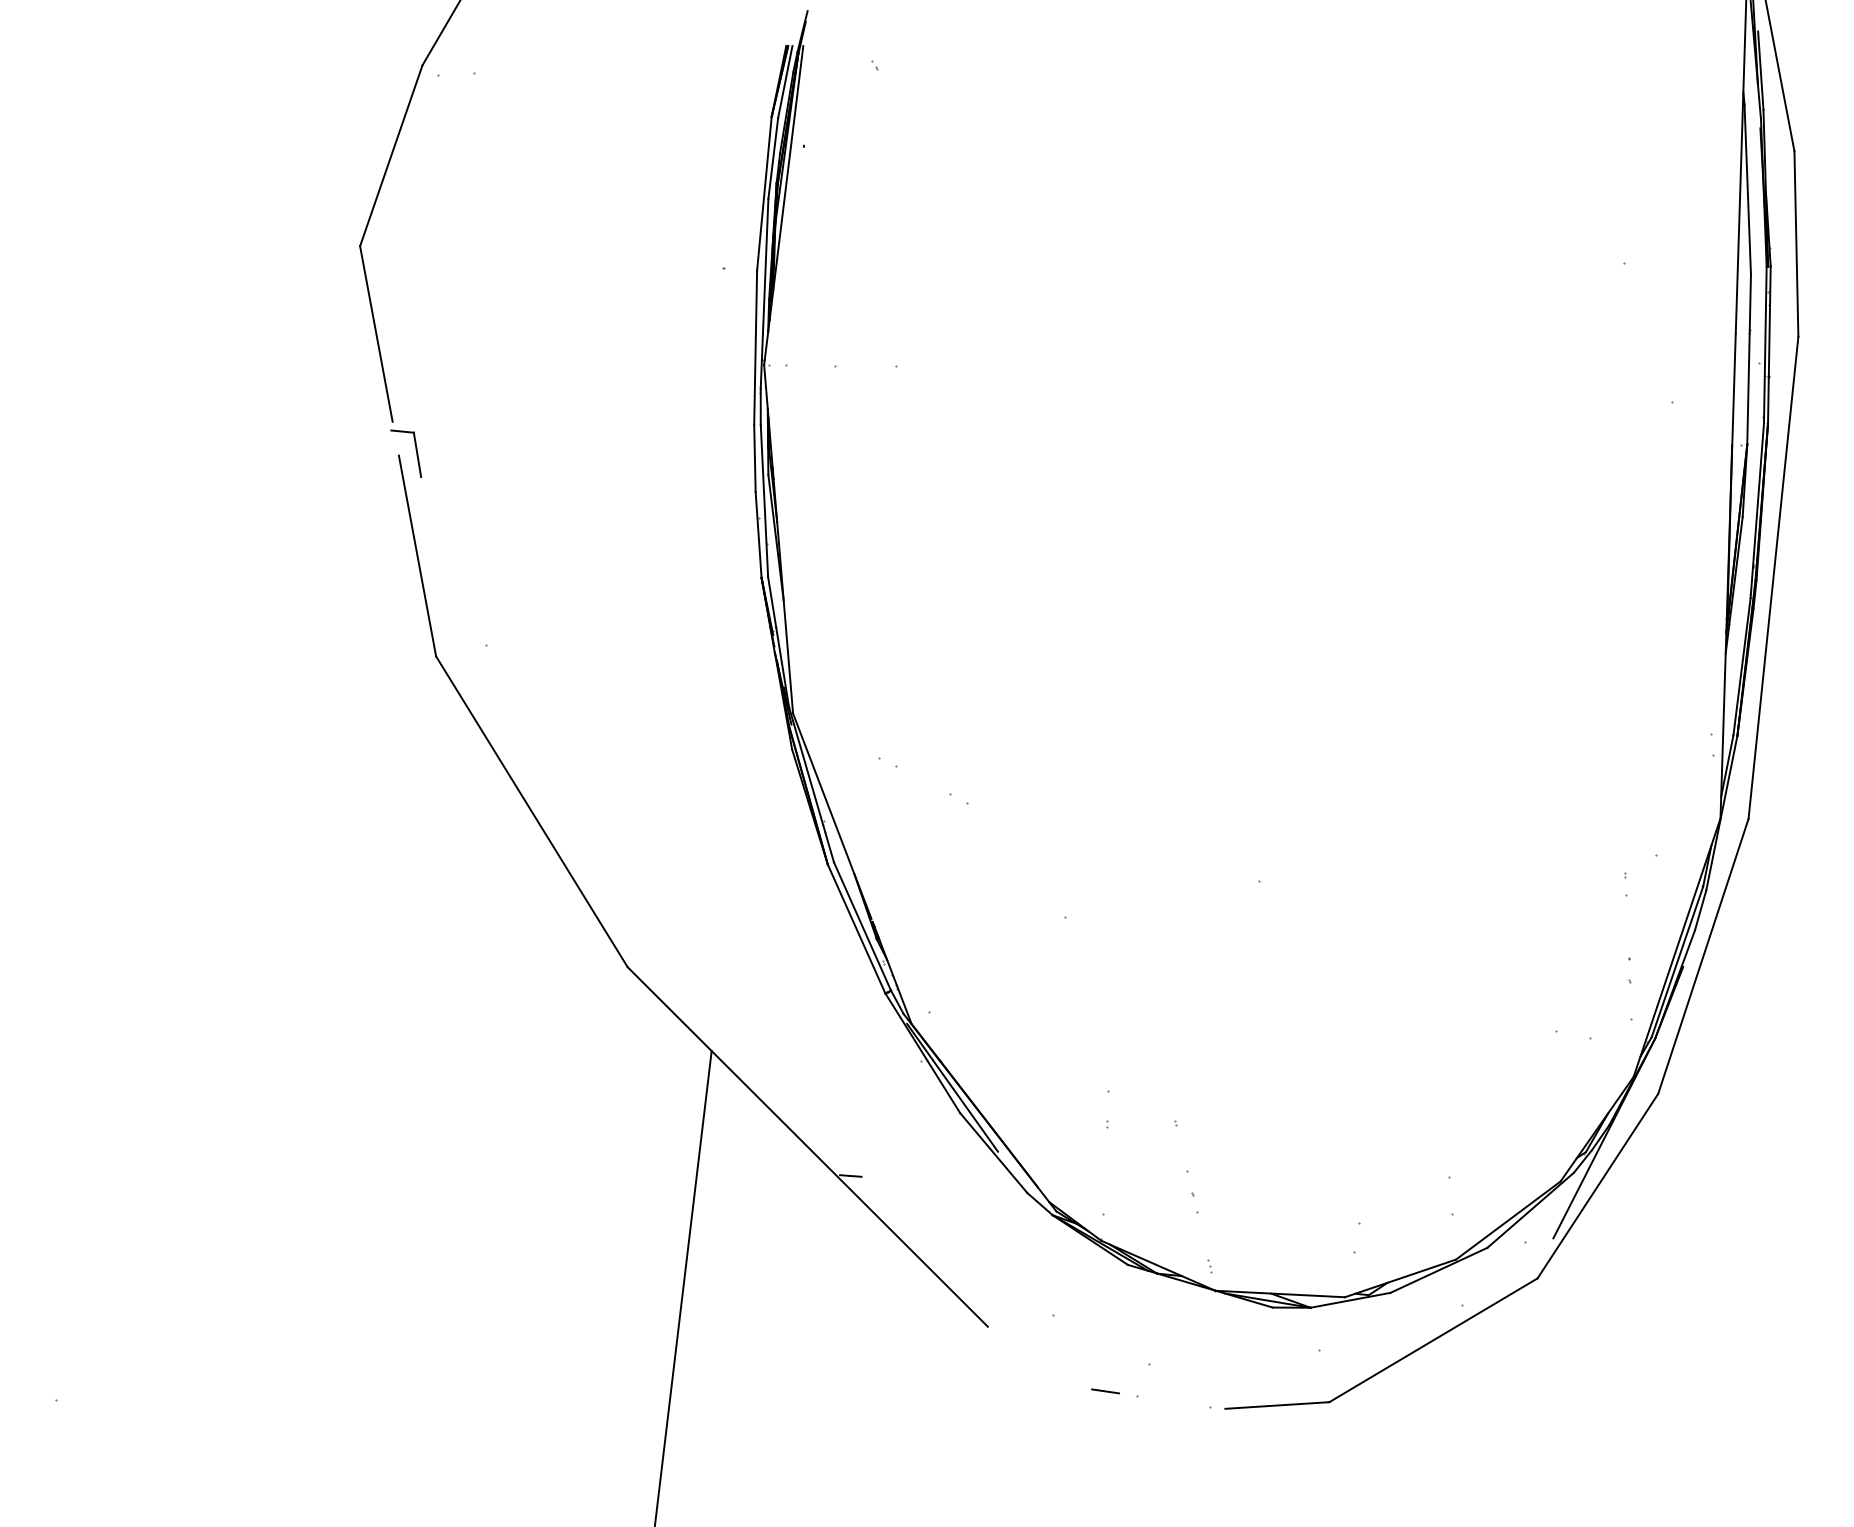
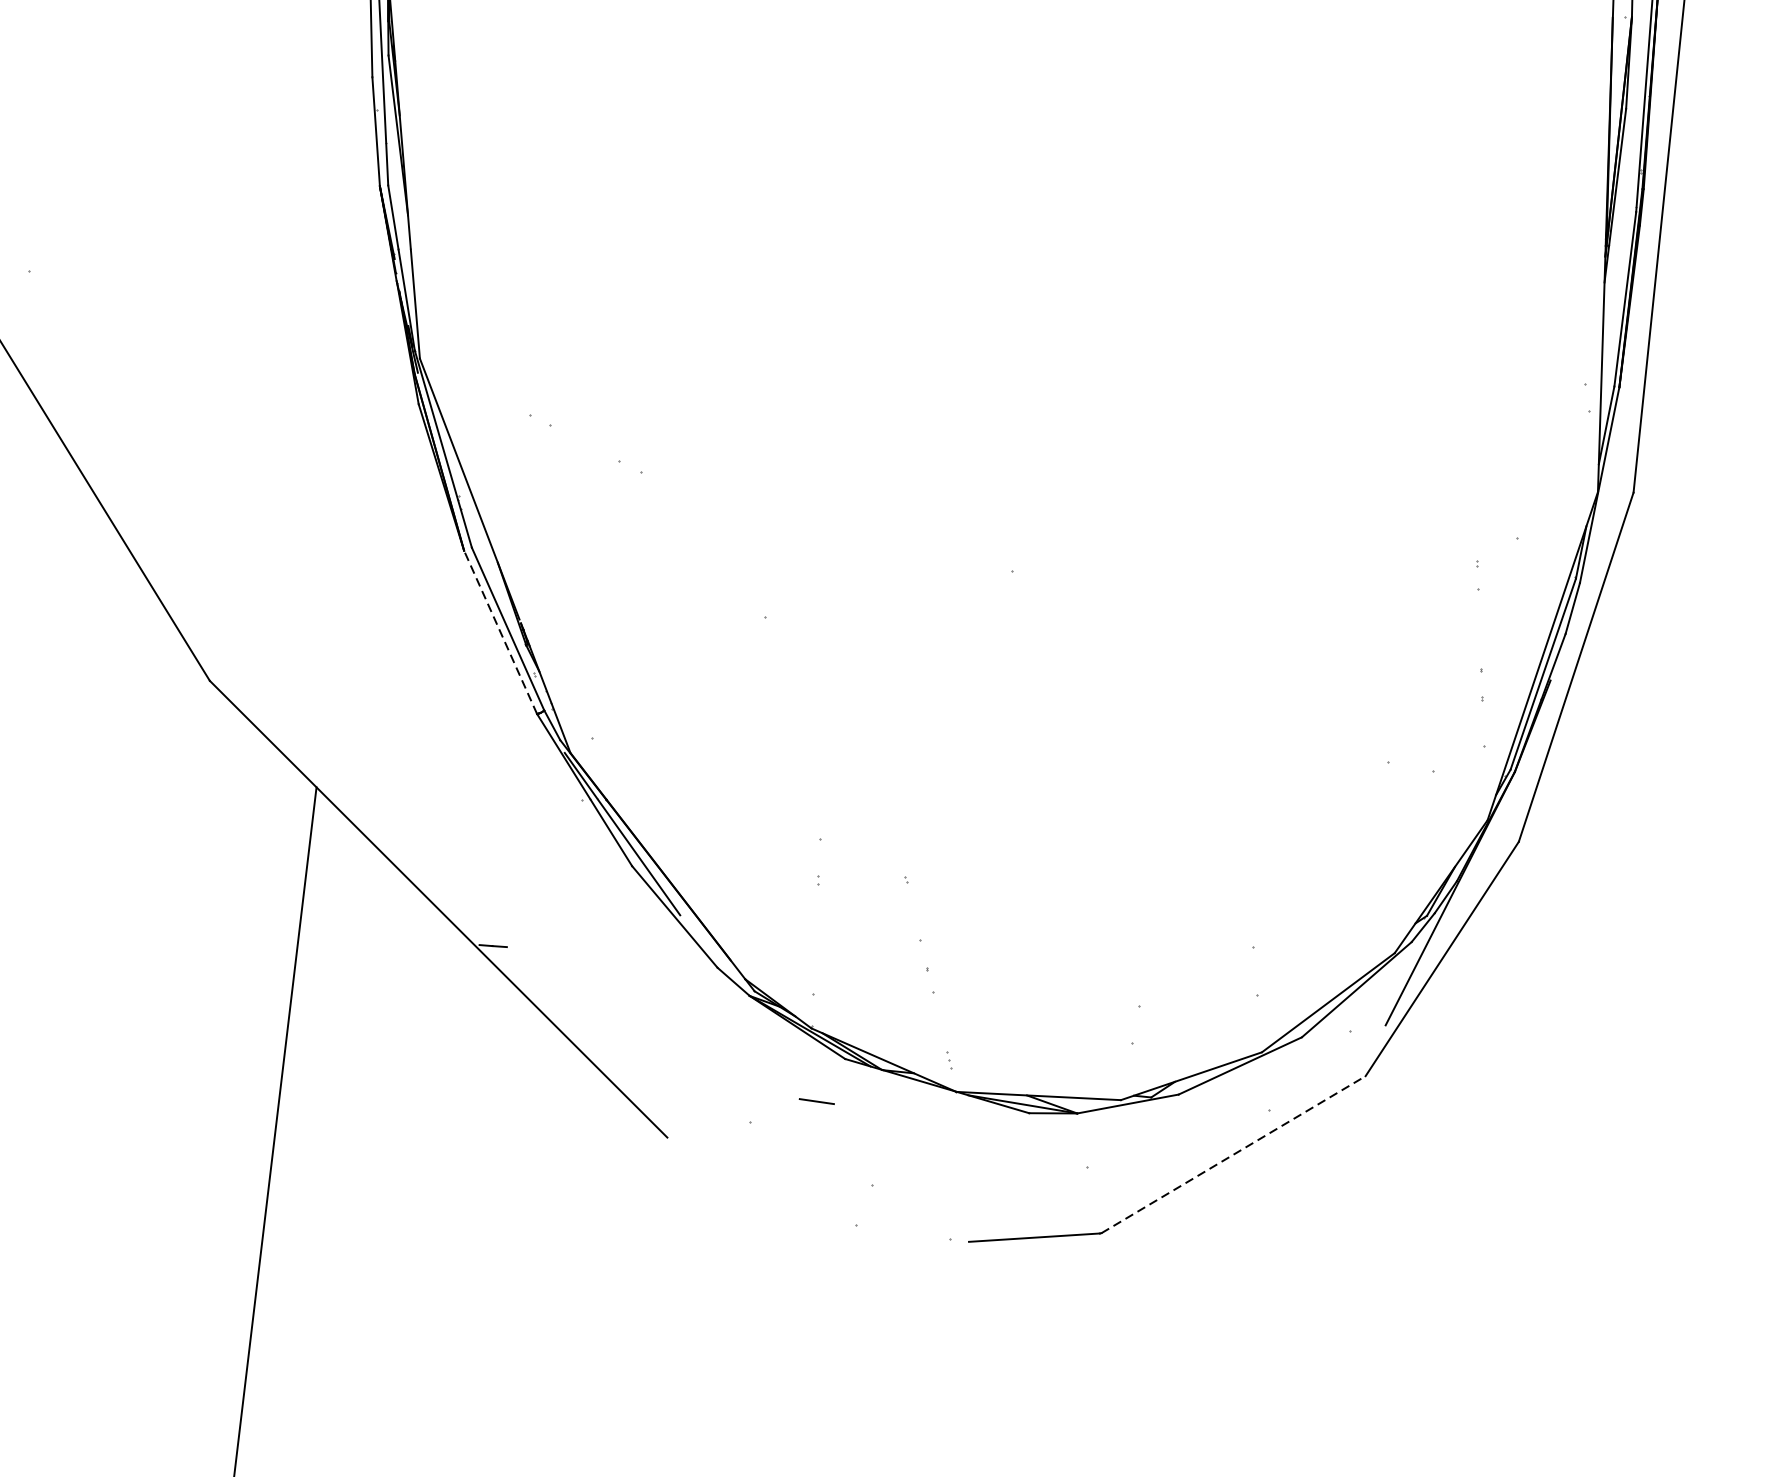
line: (856, 928) -> (500, 631), solid -> dashed
line: (1433, 1340) -> (1233, 1155), solid -> dashed
line: (1105, 1391) -> (816, 1101), moved

